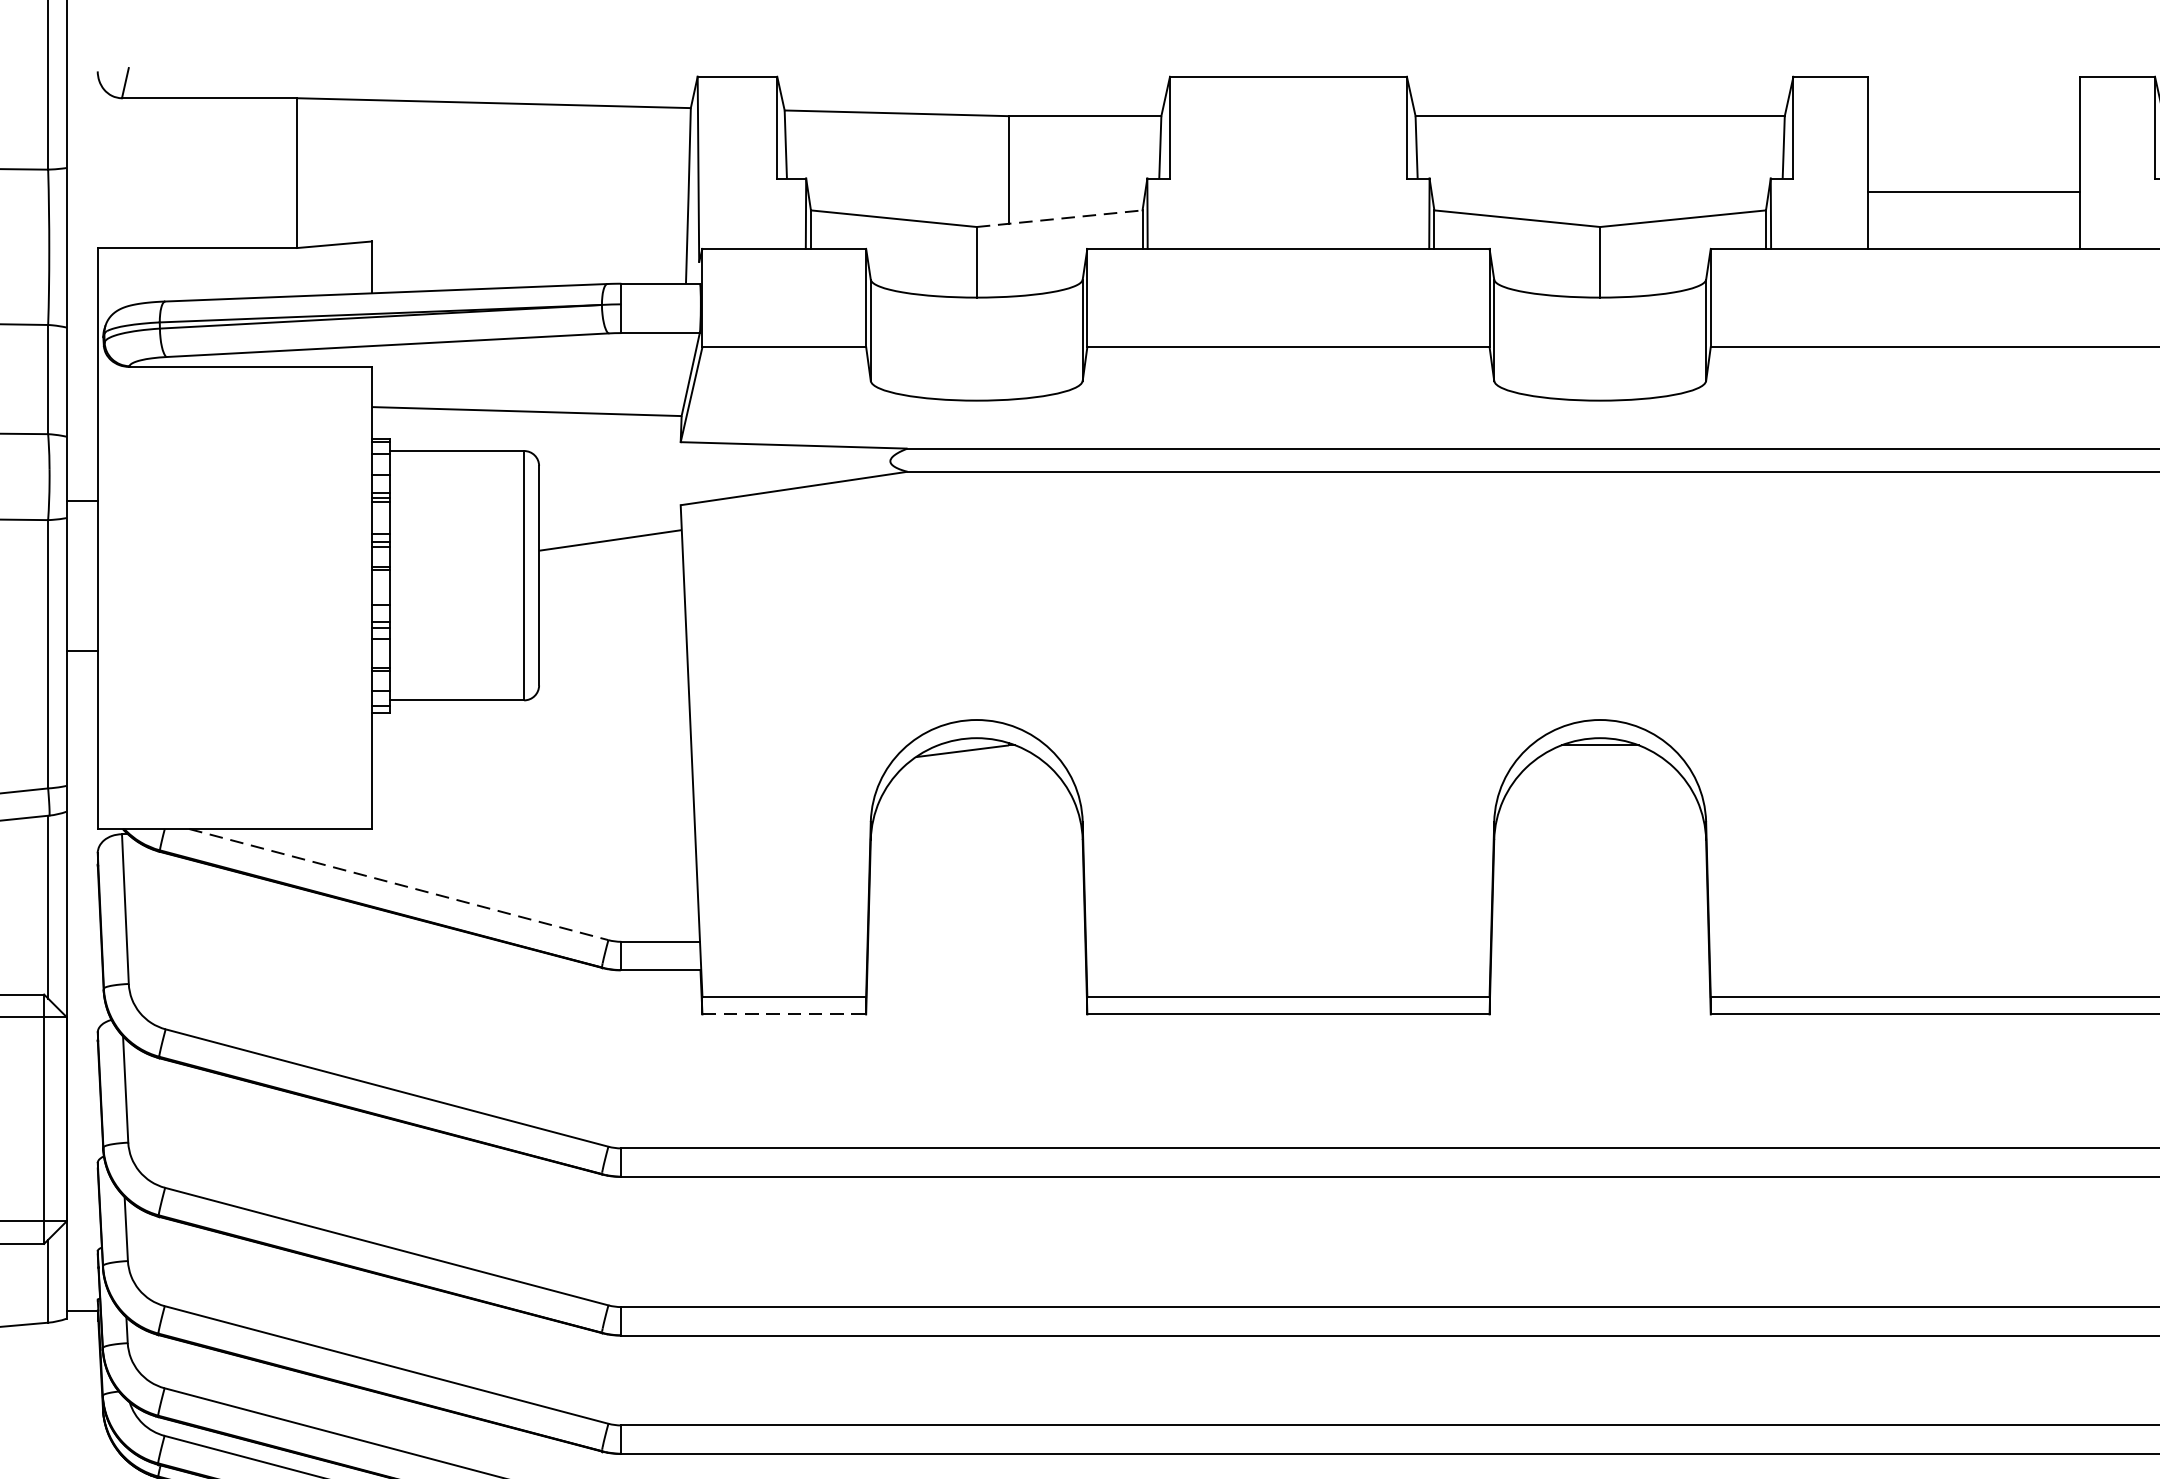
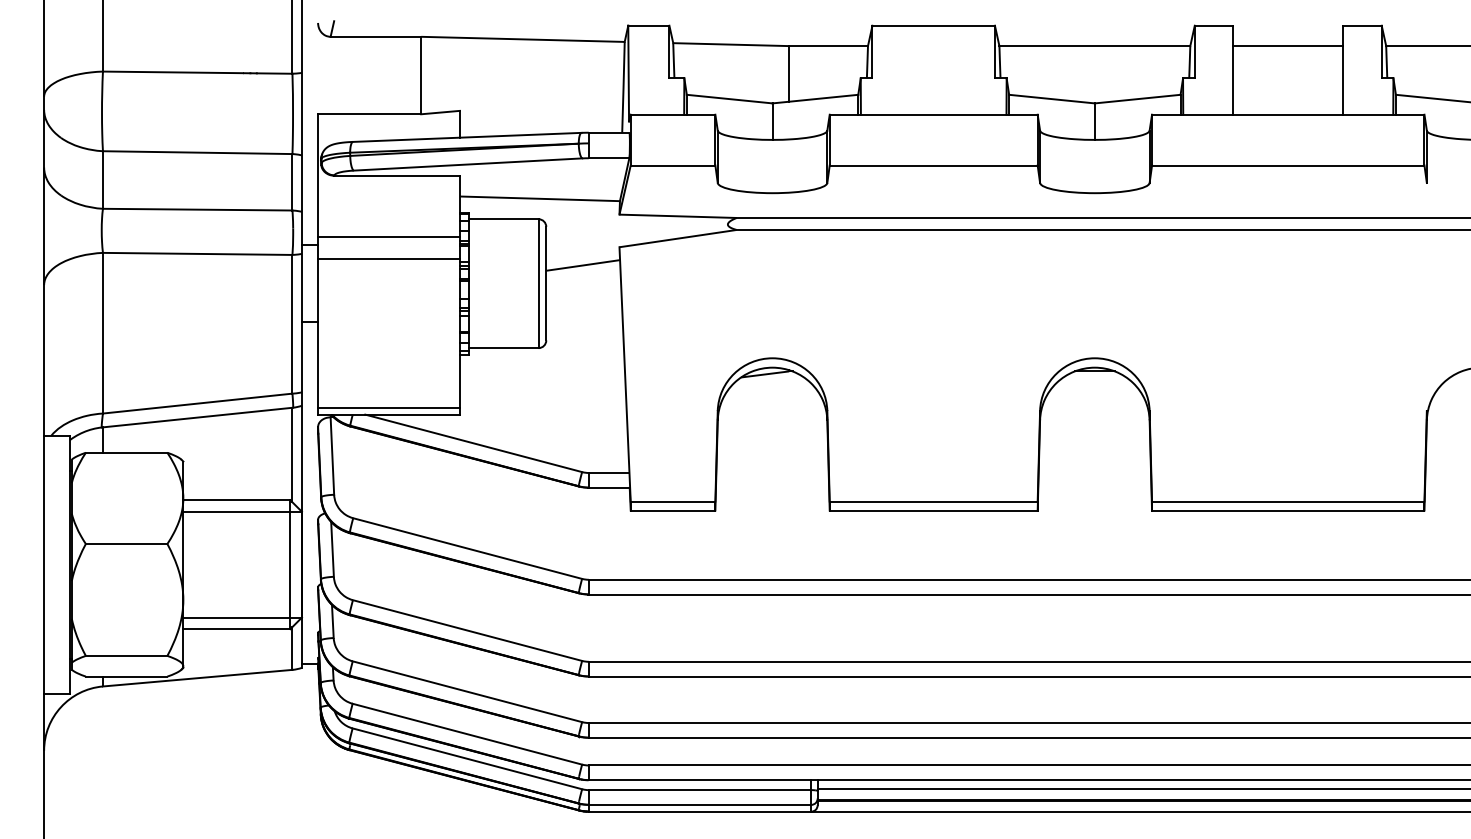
line: (1974, 192) -> (1288, 46), moved
line: (1059, 219) -> (815, 99), dashed -> solid
line: (233, 484) -> (388, 236), added
line: (233, 528) -> (388, 259), added
line: (233, 815) -> (388, 407), added
line: (400, 884) -> (474, 443), dashed -> solid
line: (785, 1014) -> (673, 510), dashed -> solid

